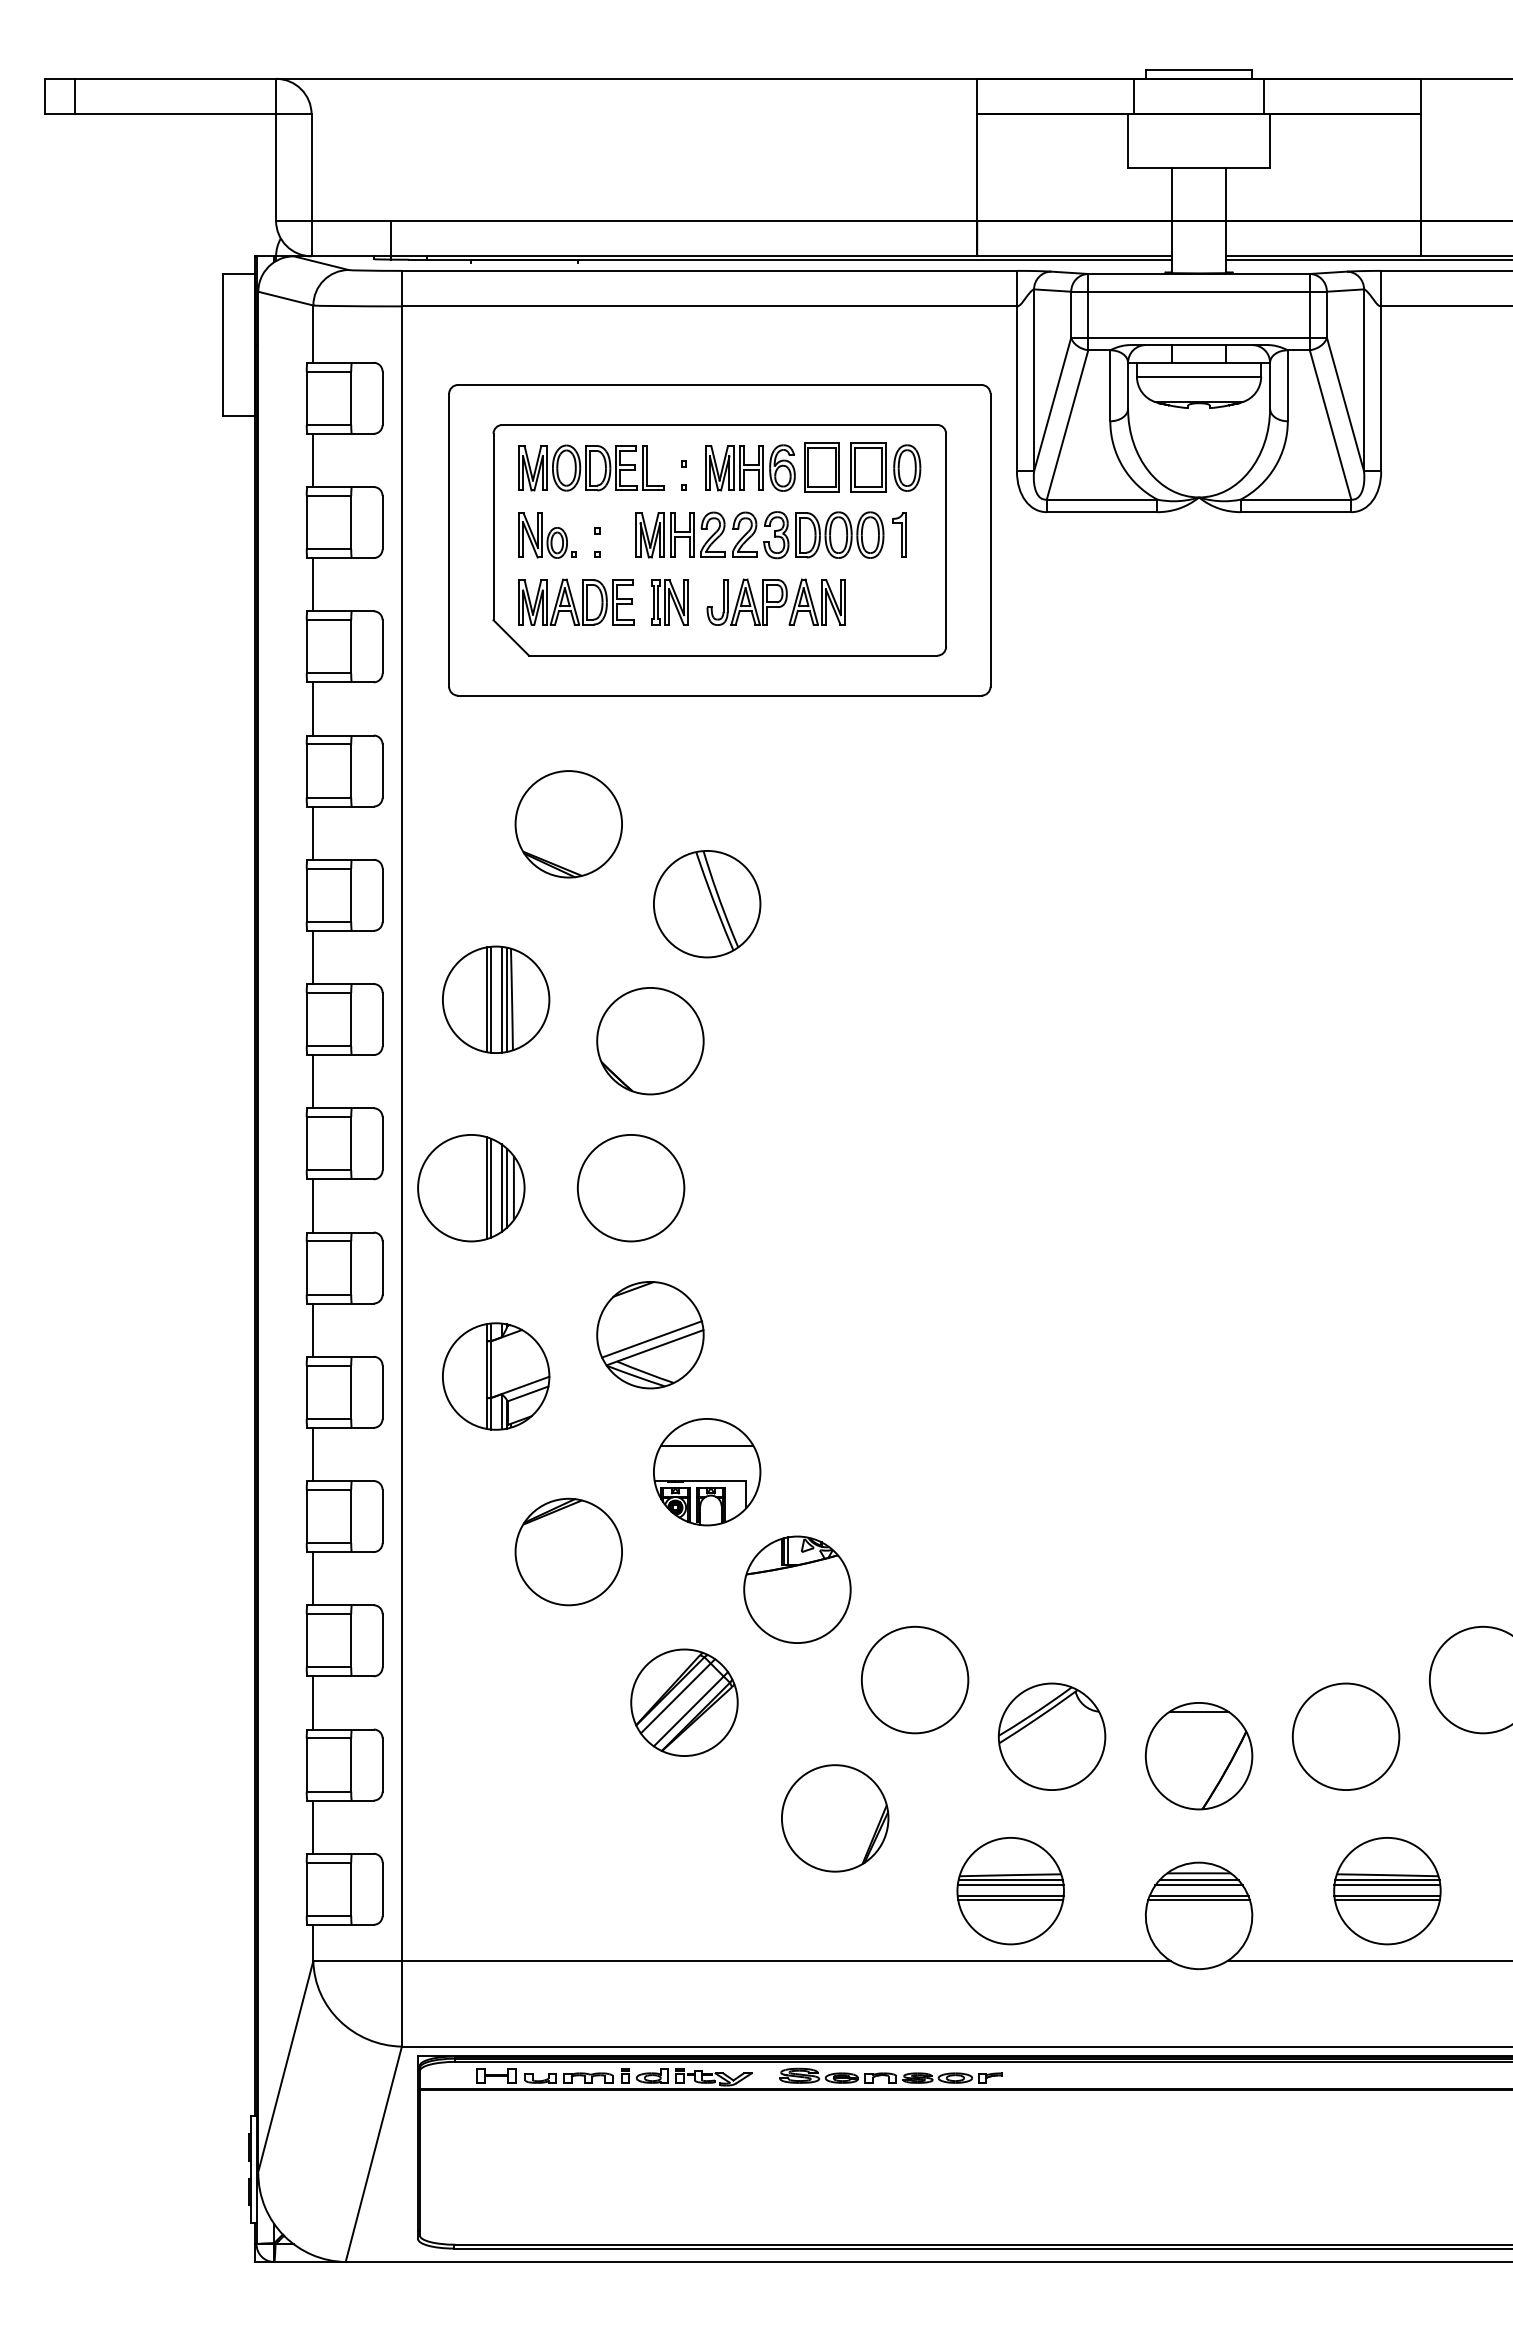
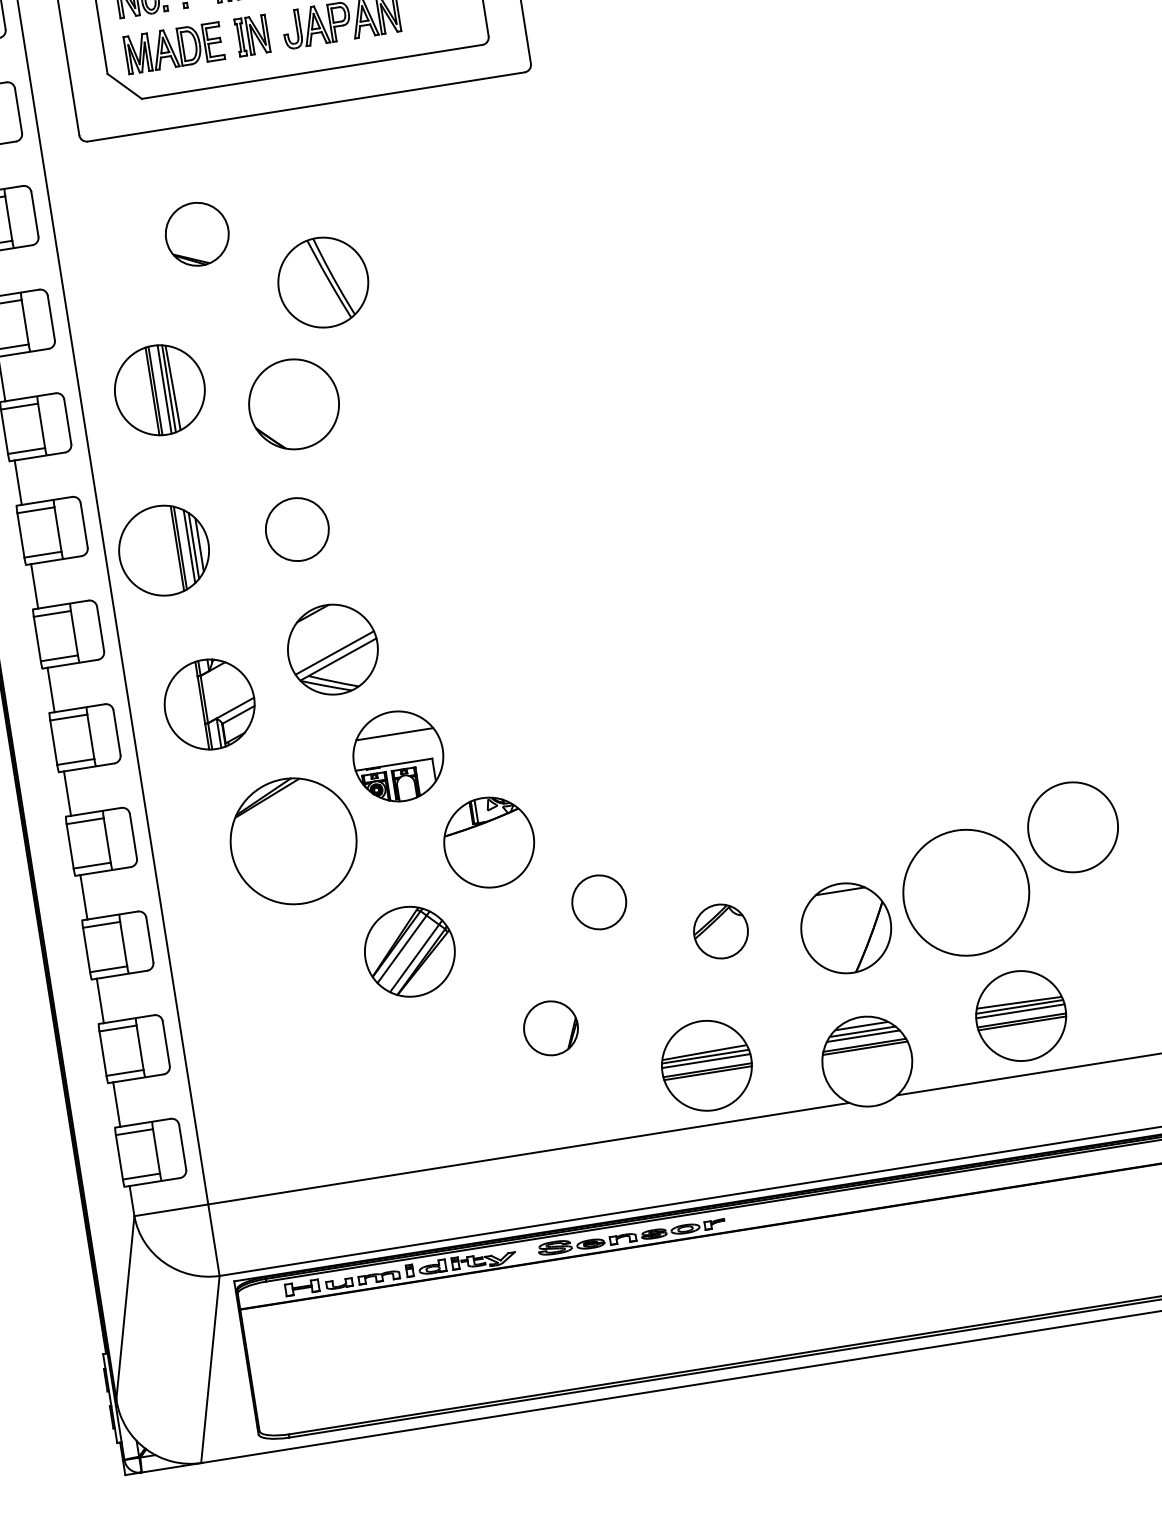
part: (568, 824) -> (197, 234), size x0.7
circle: (630, 1187) -> (296, 529), size x0.7
part: (568, 1551) -> (293, 840), size x1.4
circle: (914, 1679) -> (598, 901), size x0.6
part: (1051, 1736) -> (720, 931), size x0.6
circle: (1345, 1736) -> (965, 892), size x1.4
part: (835, 1818) -> (551, 1028), size x0.6

